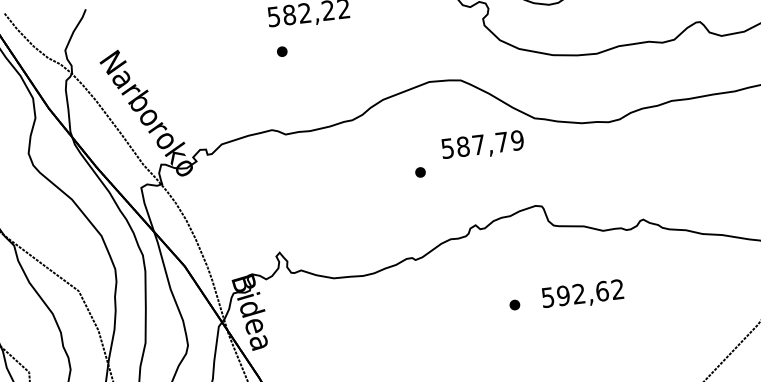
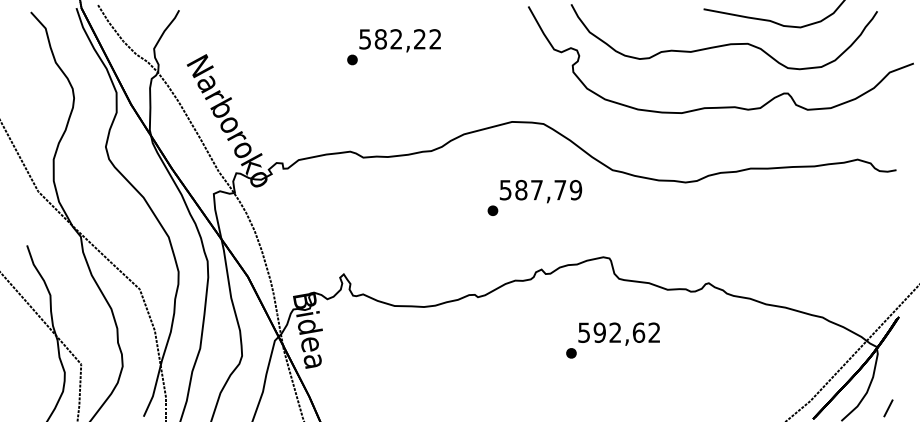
part: (282, 51) -> (352, 59), moved
text: (482, 145) -> (540, 191), moved
text: (582, 294) -> (618, 333), moved

